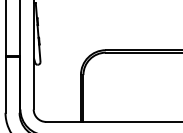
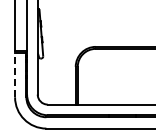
line: (6, 84) -> (15, 74), solid -> dashed

